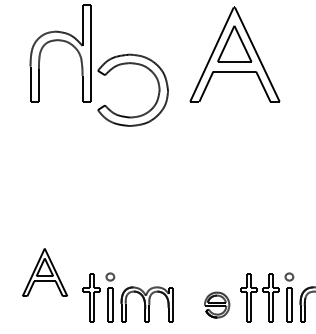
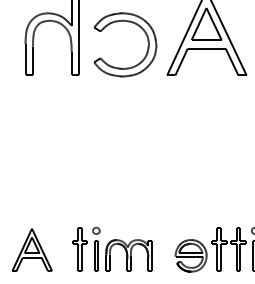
part: (138, 65) -> (130, 22), moved
part: (45, 272) -> (32, 249), moved
part: (216, 304) -> (190, 255), size x1.43

